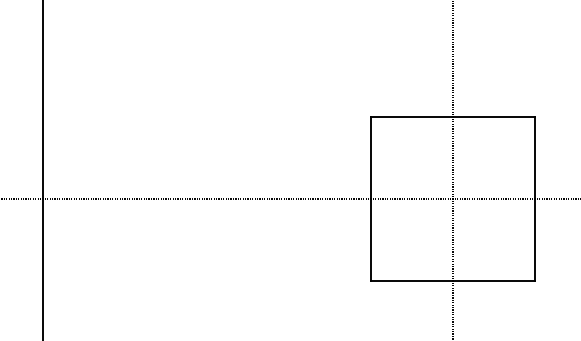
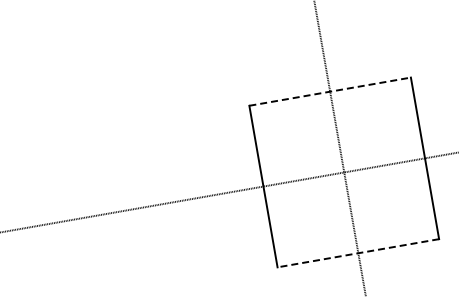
line: (452, 117) -> (330, 91), solid -> dashed
line: (452, 281) -> (358, 253), solid -> dashed

